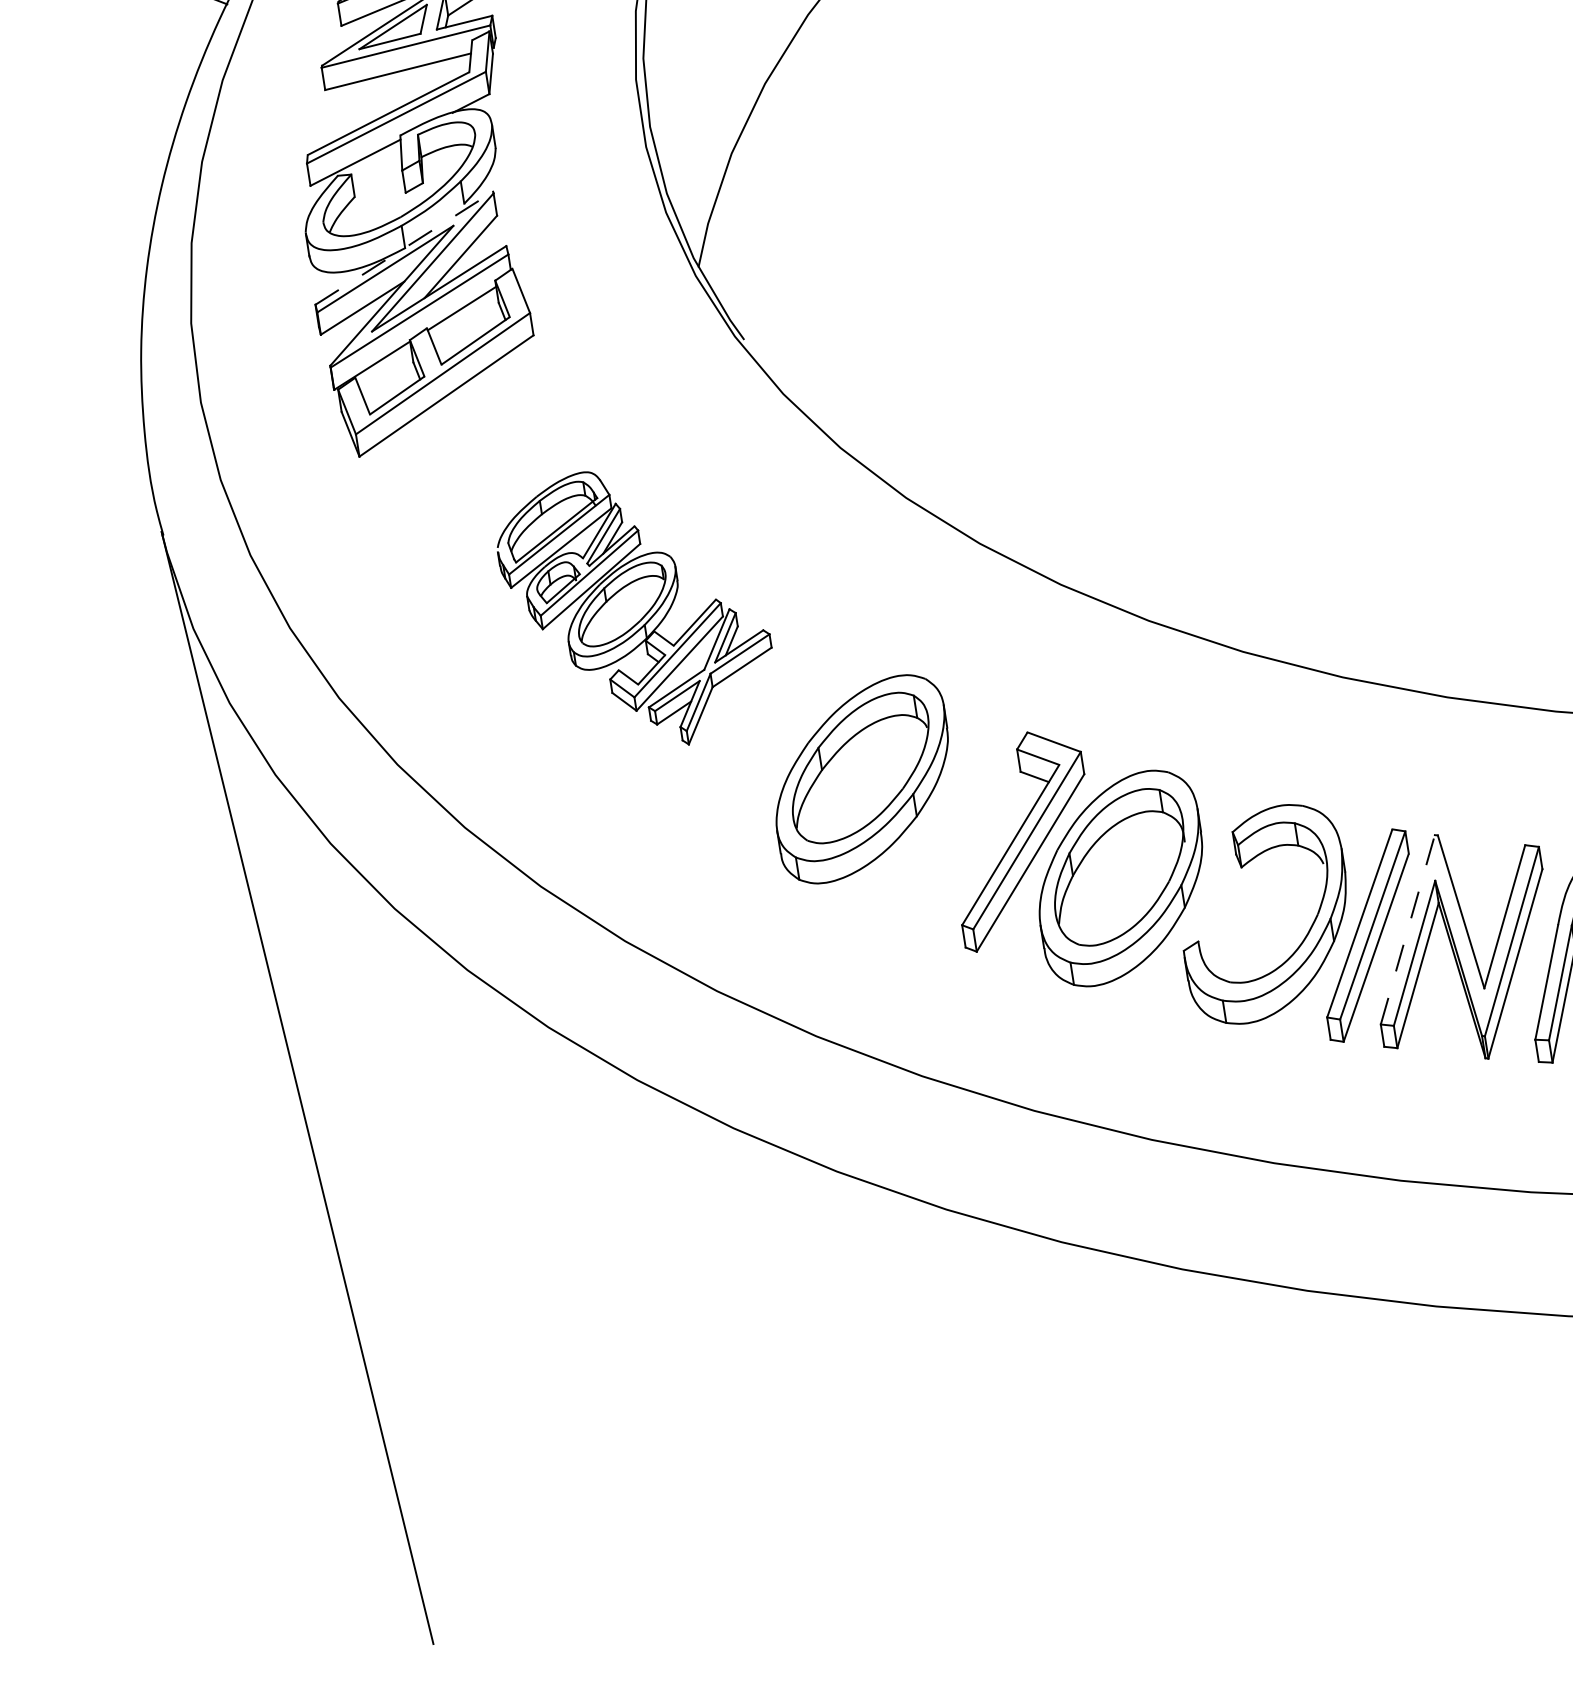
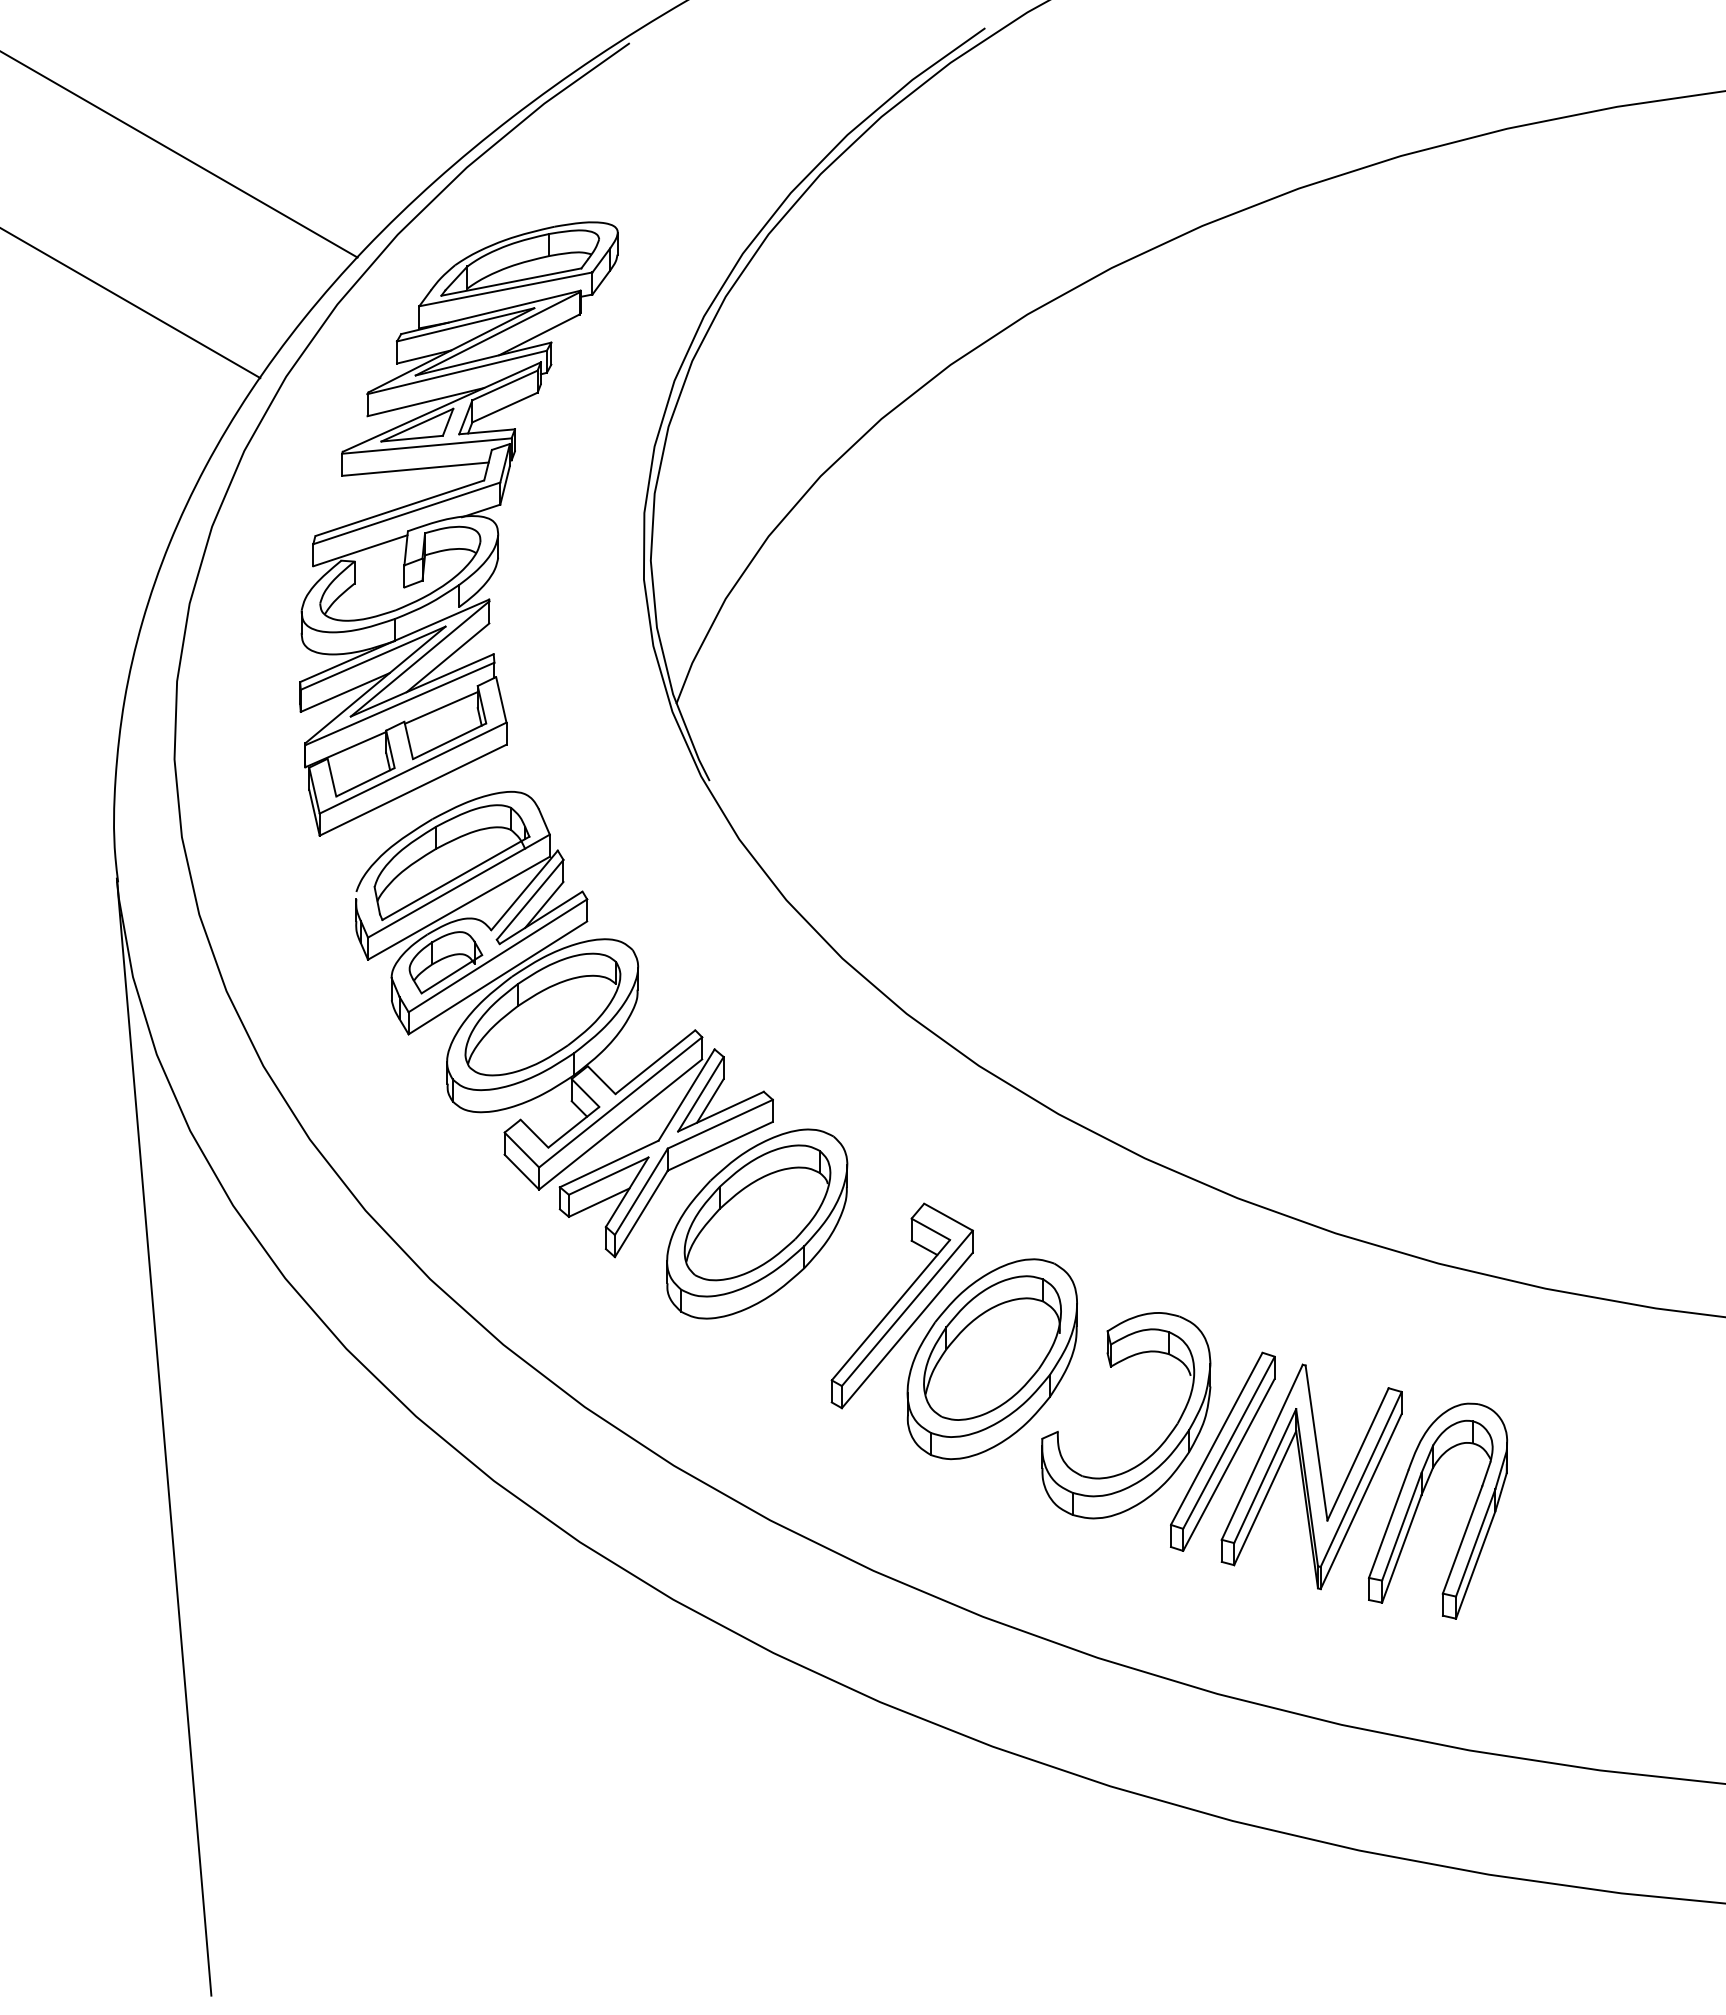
line: (405, 247) -> (395, 640), dashed -> solid
part: (636, 608) -> (564, 1024), size x1.67
line: (1407, 928) -> (1262, 1451), dashed -> solid

